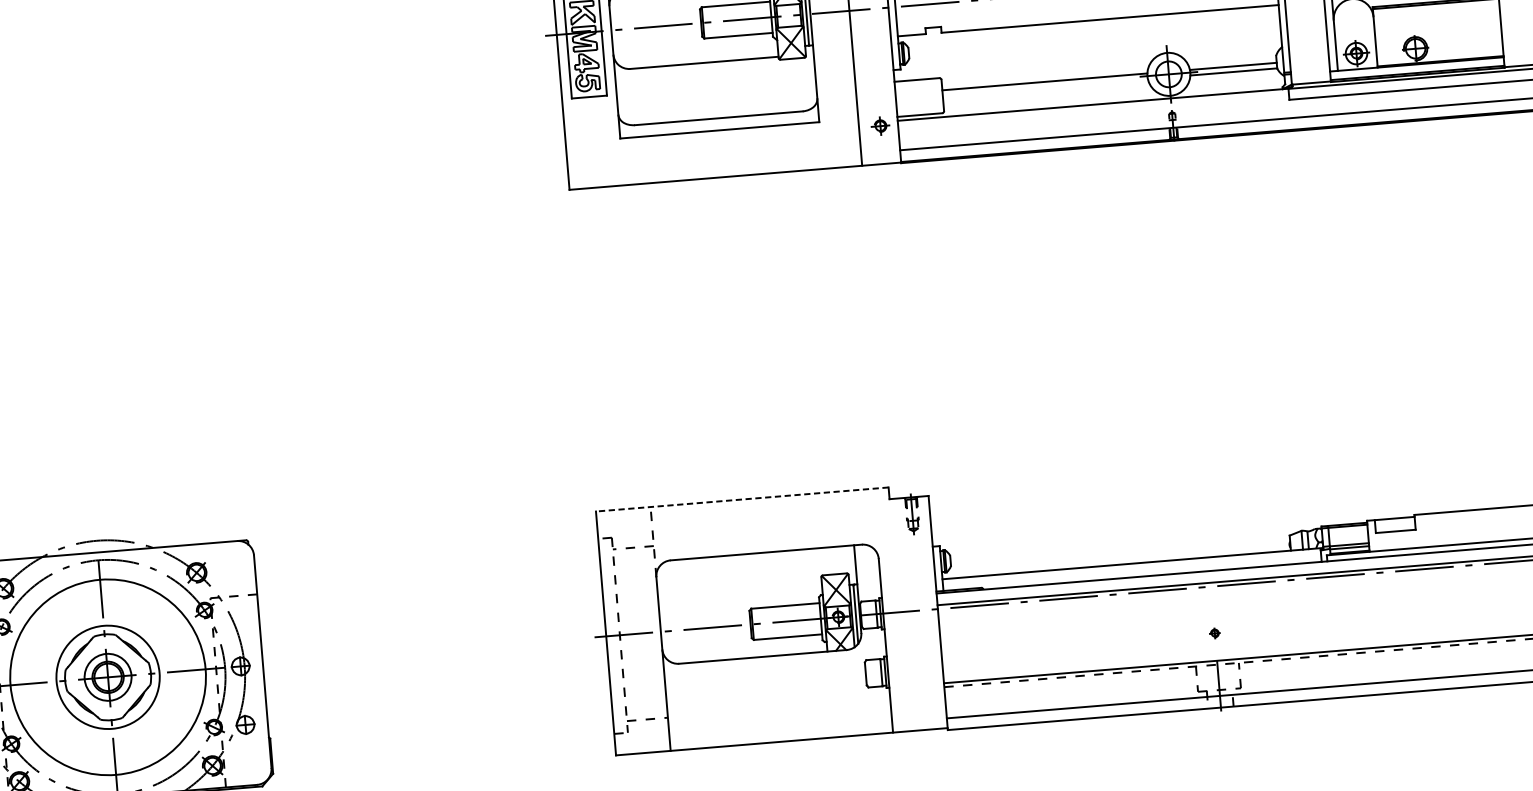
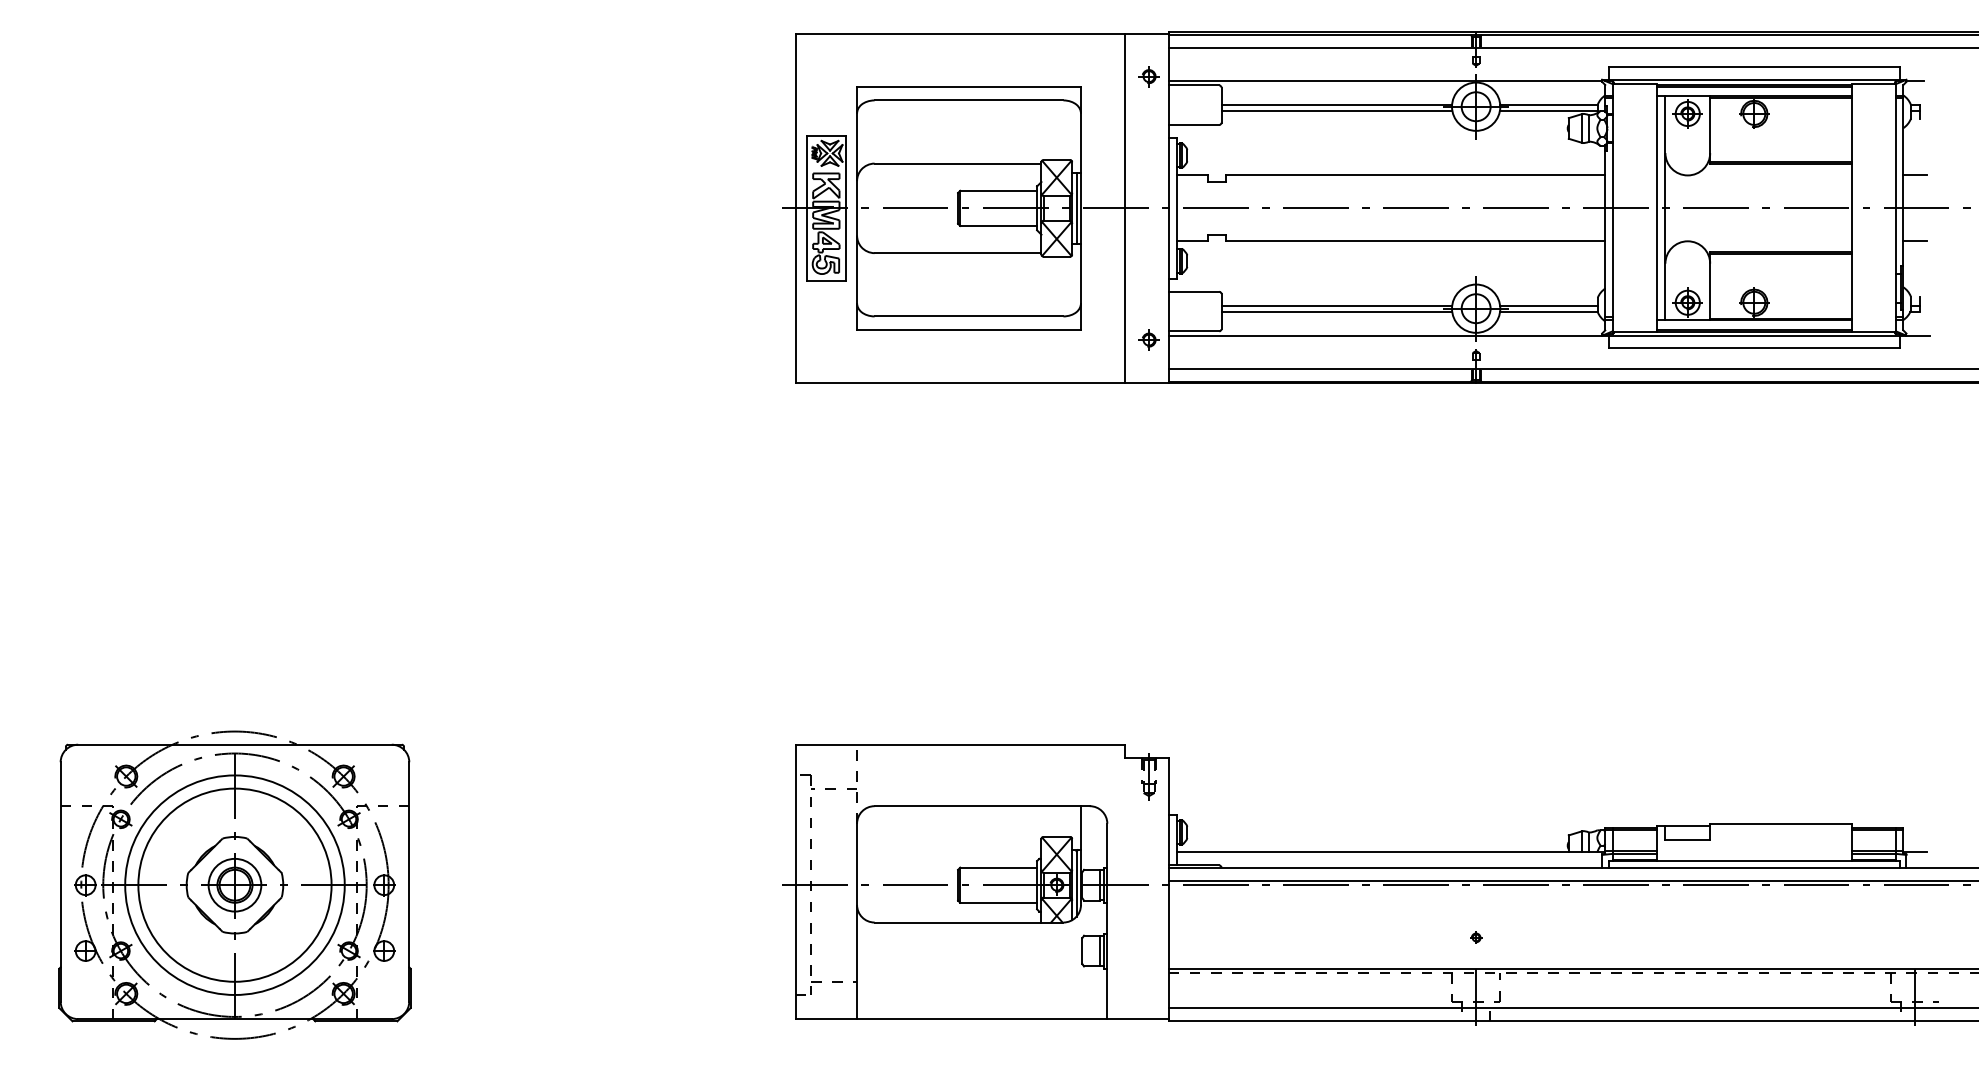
line: (1044, 87) -> (1336, 311), added
line: (742, 499) -> (960, 744), dashed -> solid
circle: (107, 676) -> (234, 884), size x1.67

